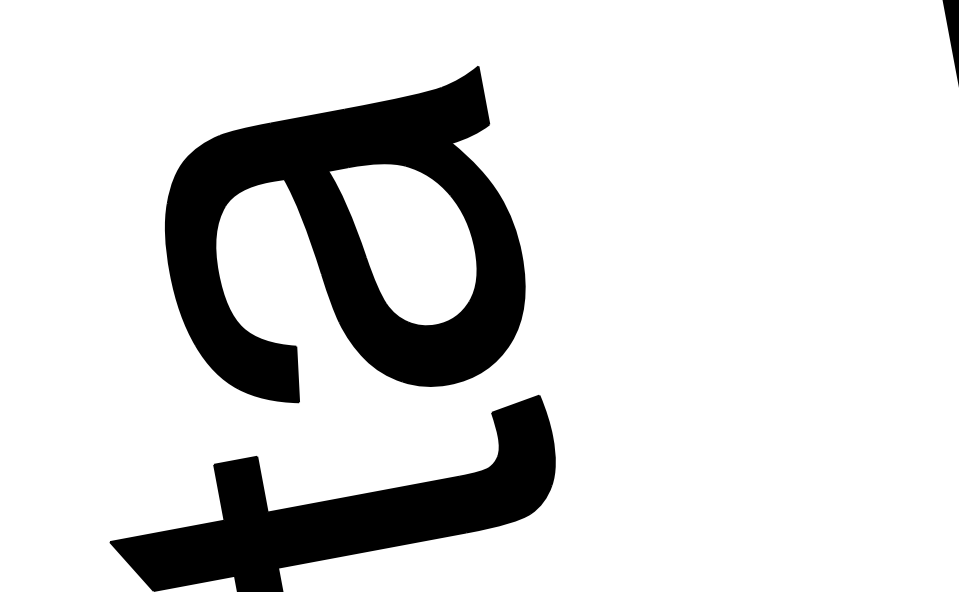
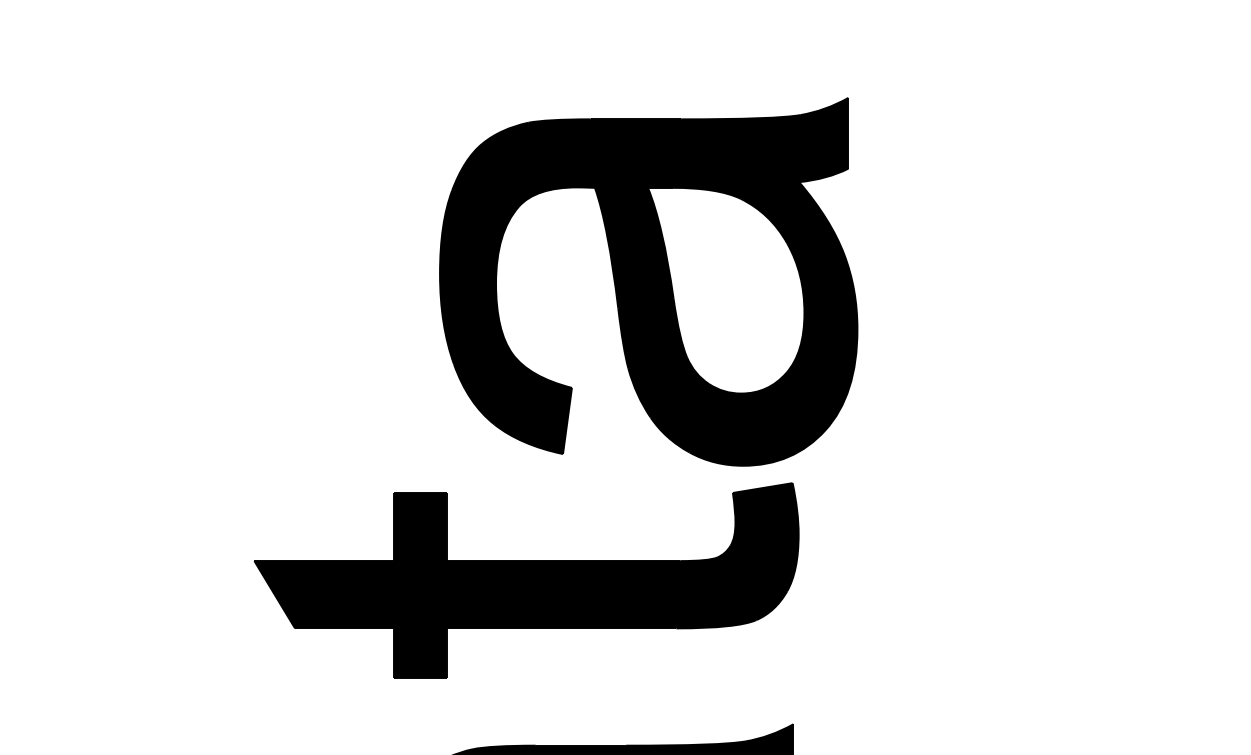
part: (342, 247) -> (648, 281), moved

